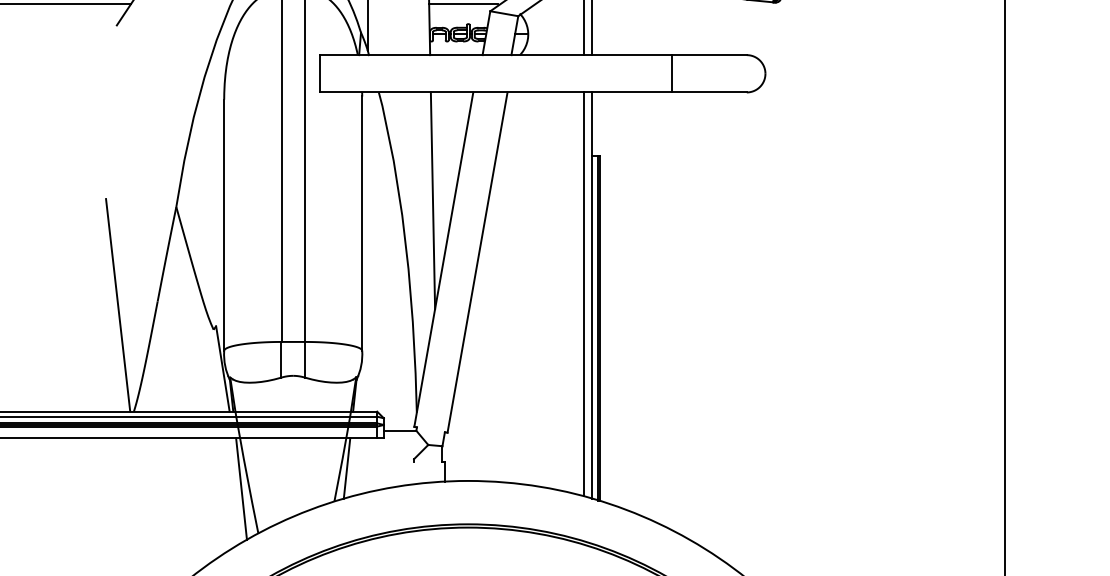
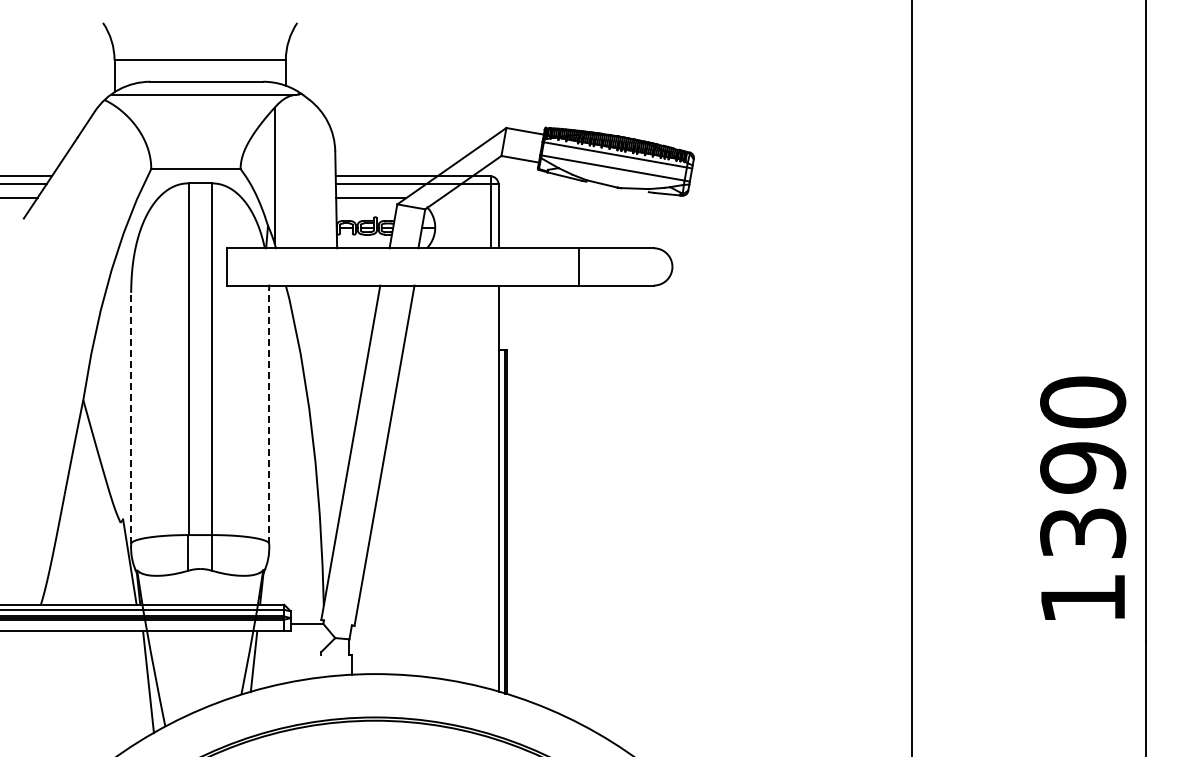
line: (432, 200) -> (339, 393), removed
line: (362, 223) -> (269, 416), solid -> dashed
line: (224, 225) -> (131, 418), solid -> dashed
line: (583, 294) -> (490, 487), removed
line: (118, 305) -> (25, 498), removed

